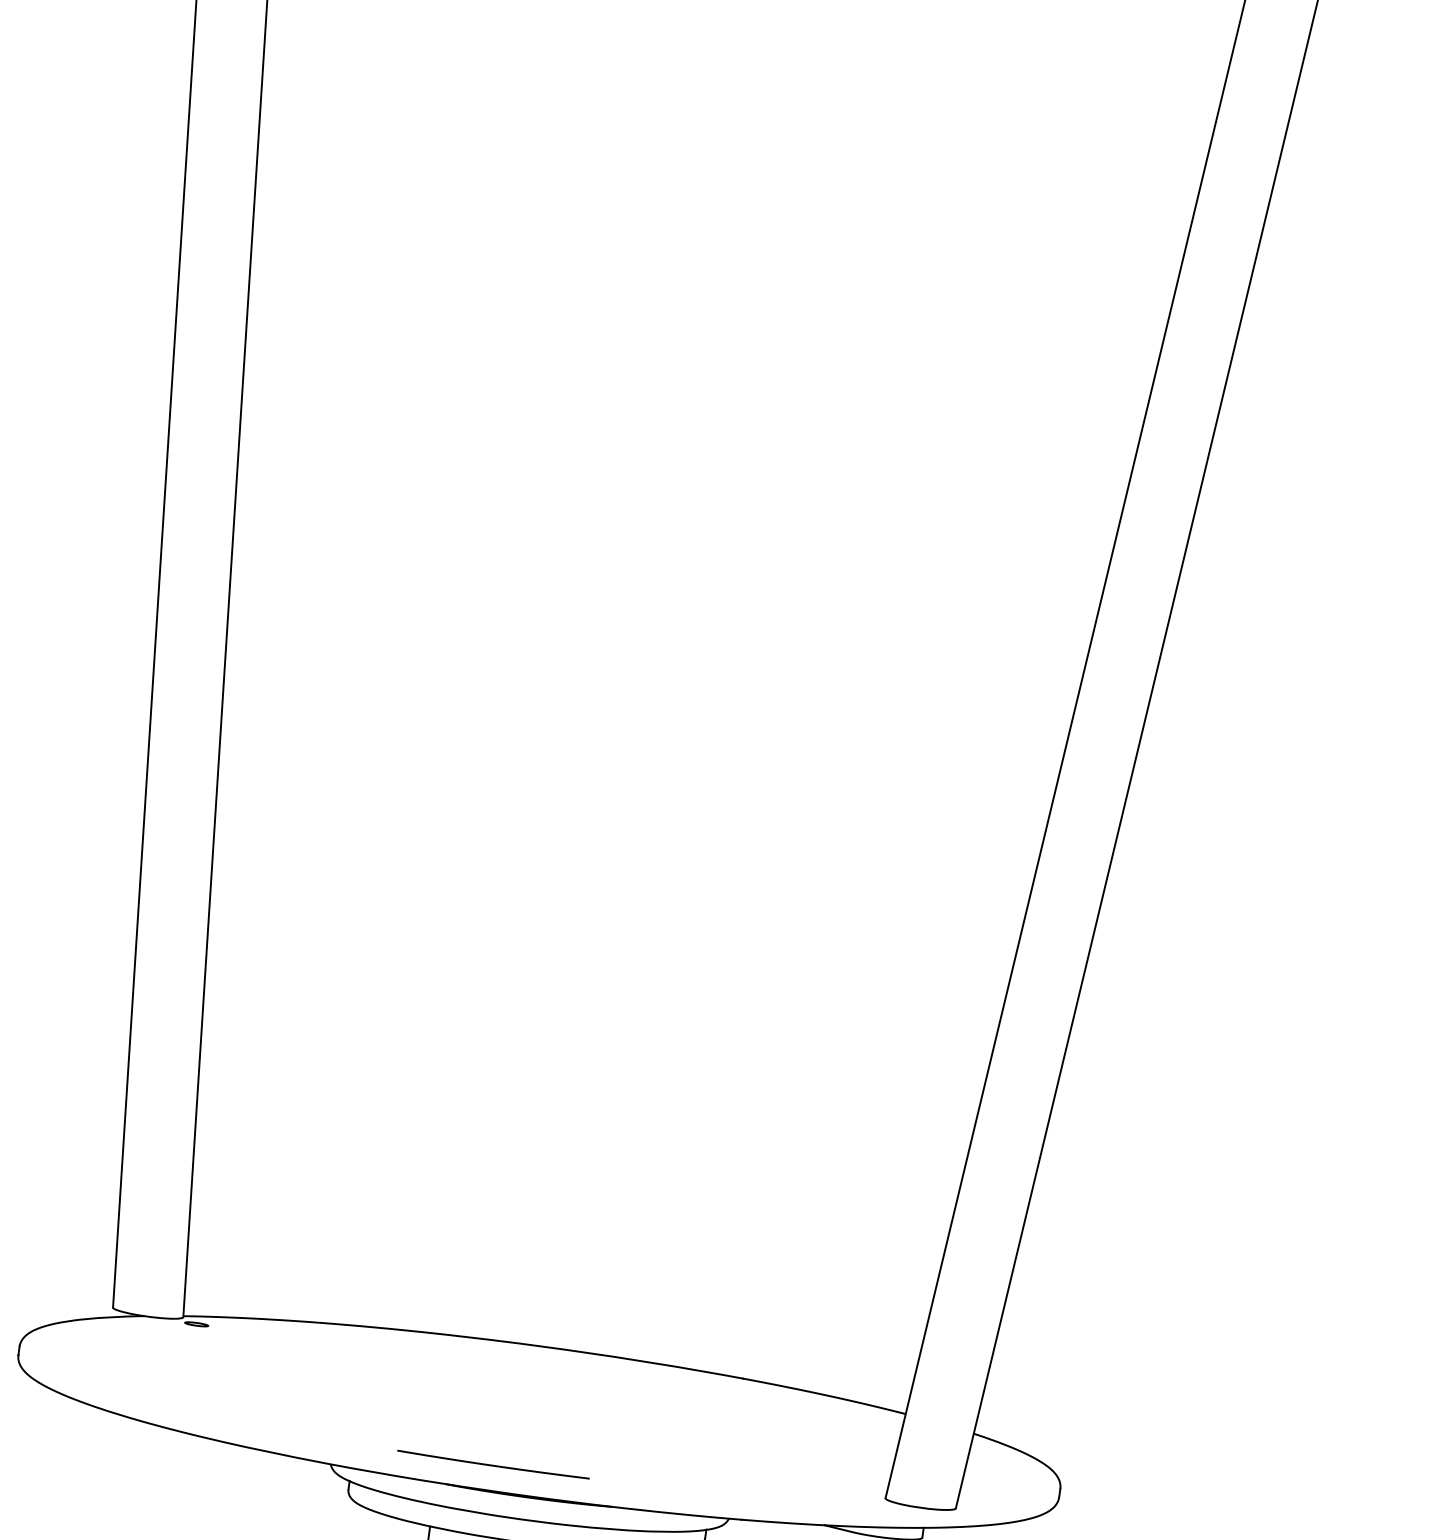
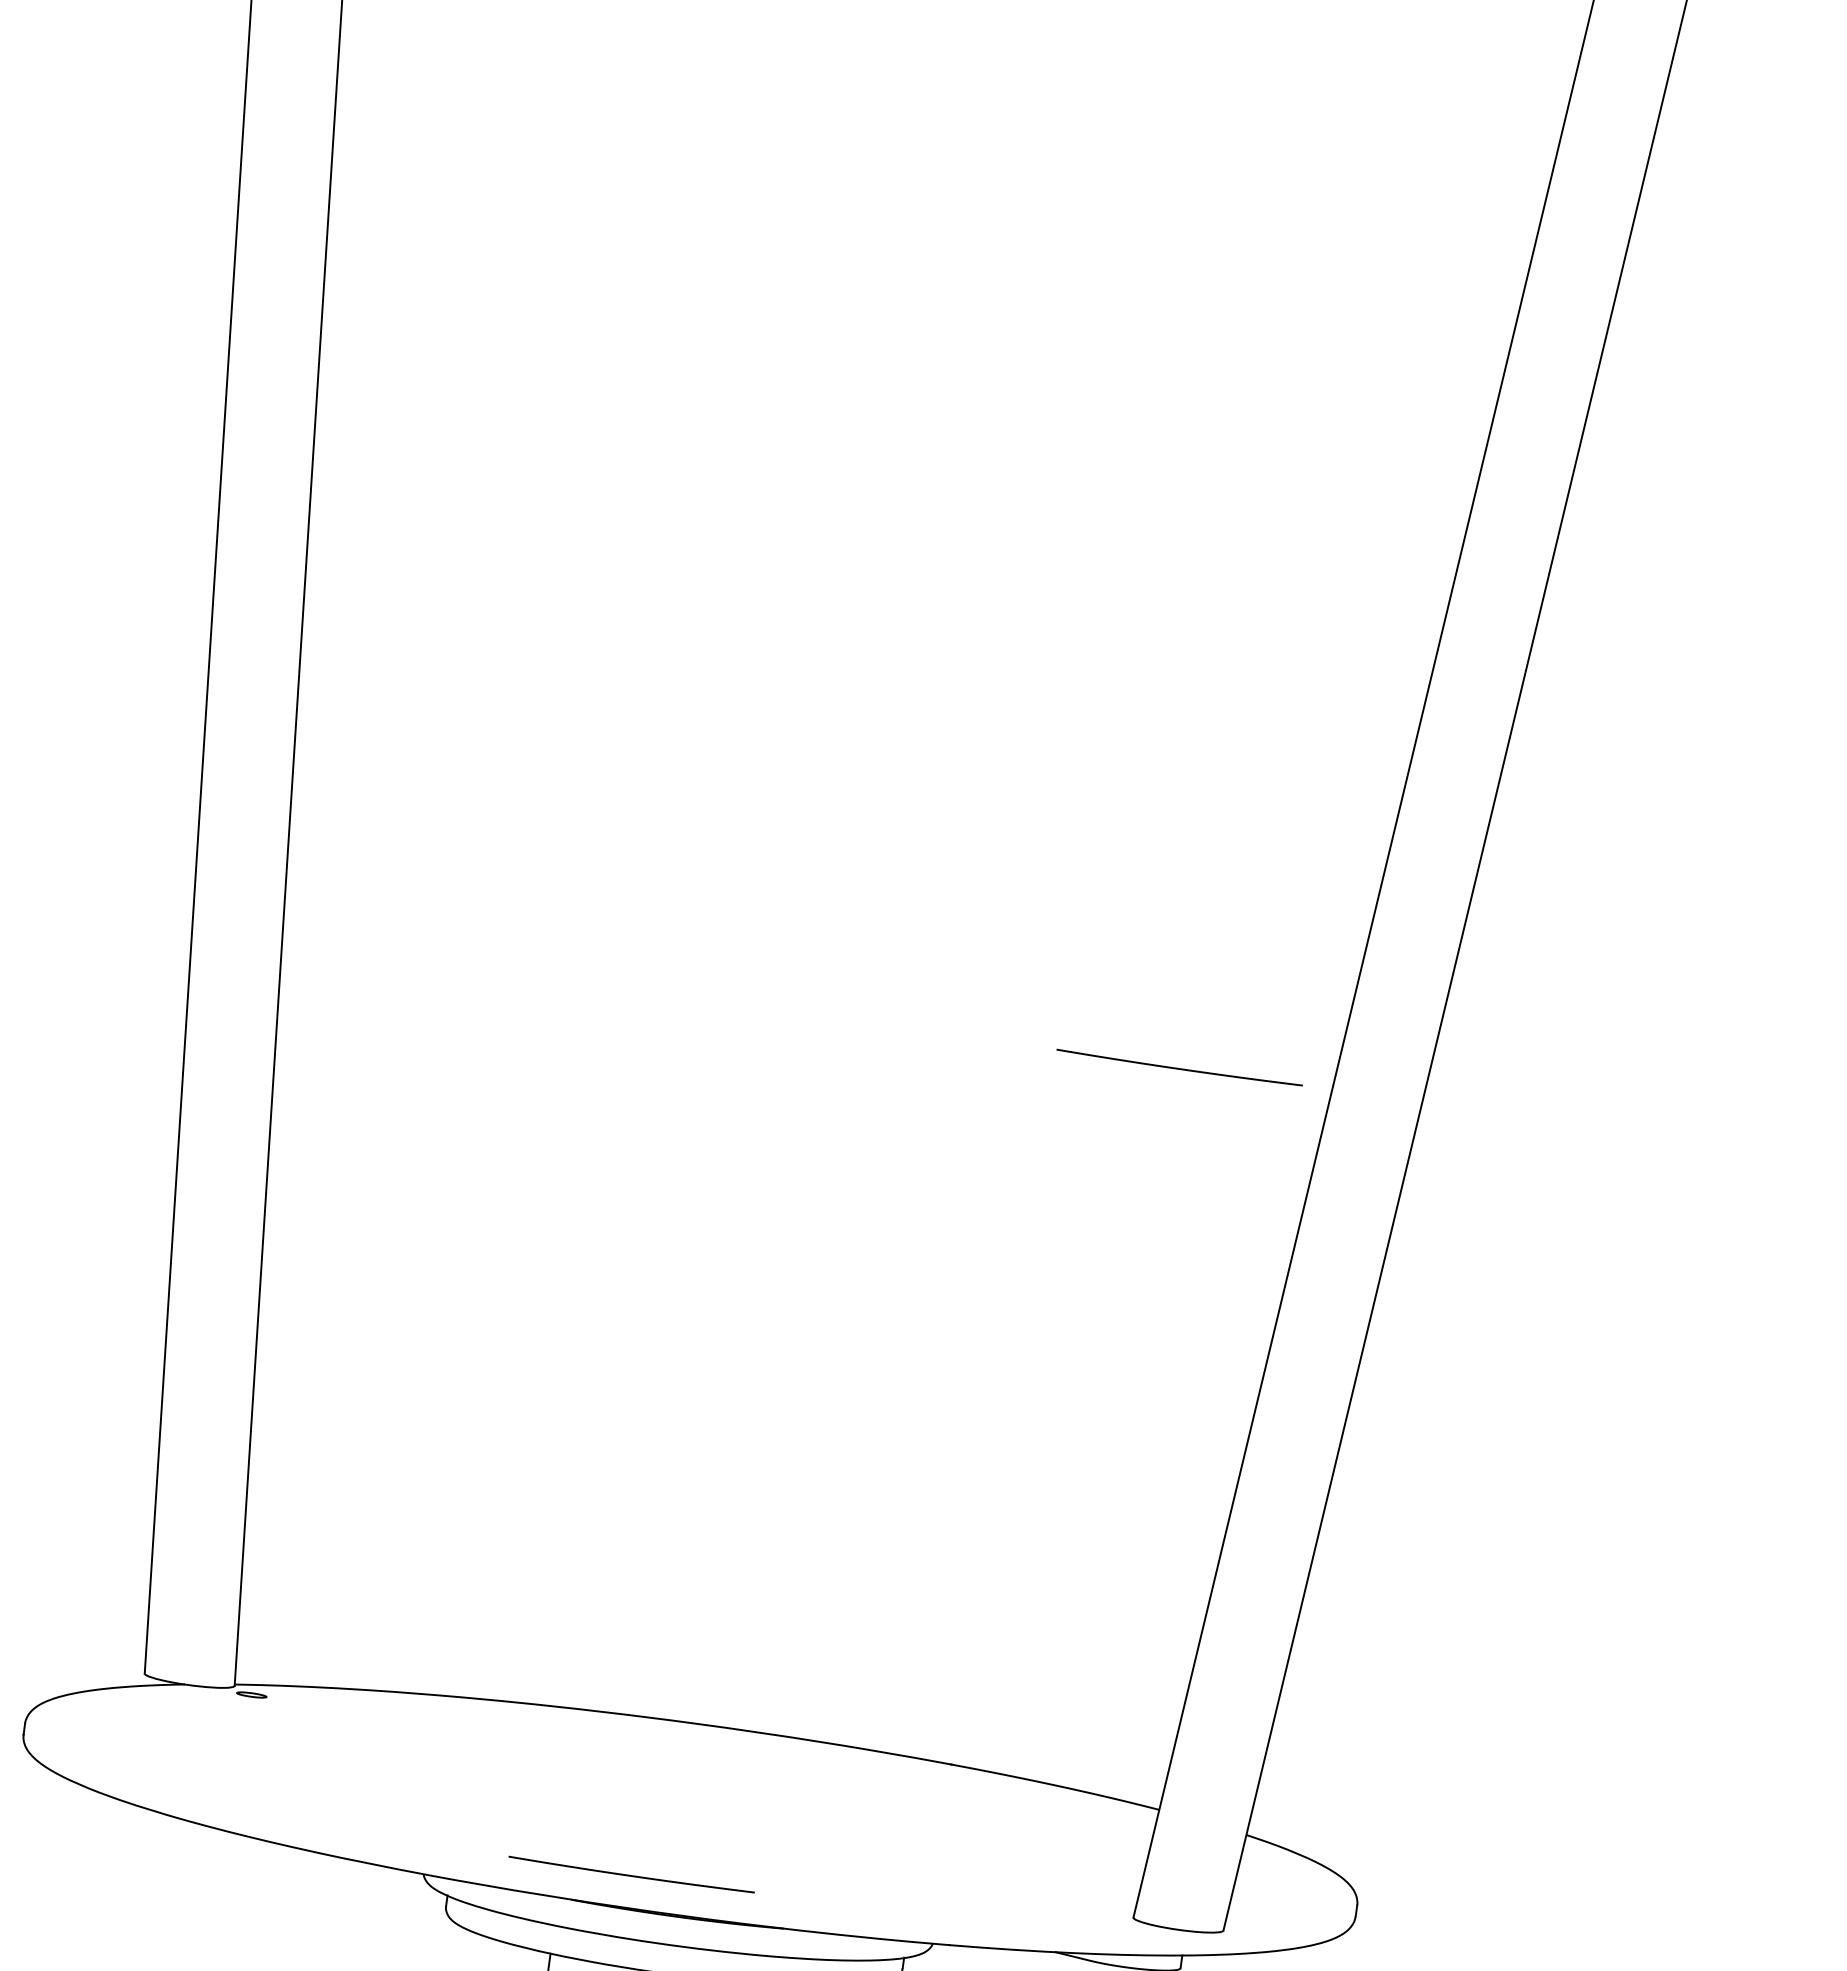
curve: (921, 834) -> (1179, 1068), added

